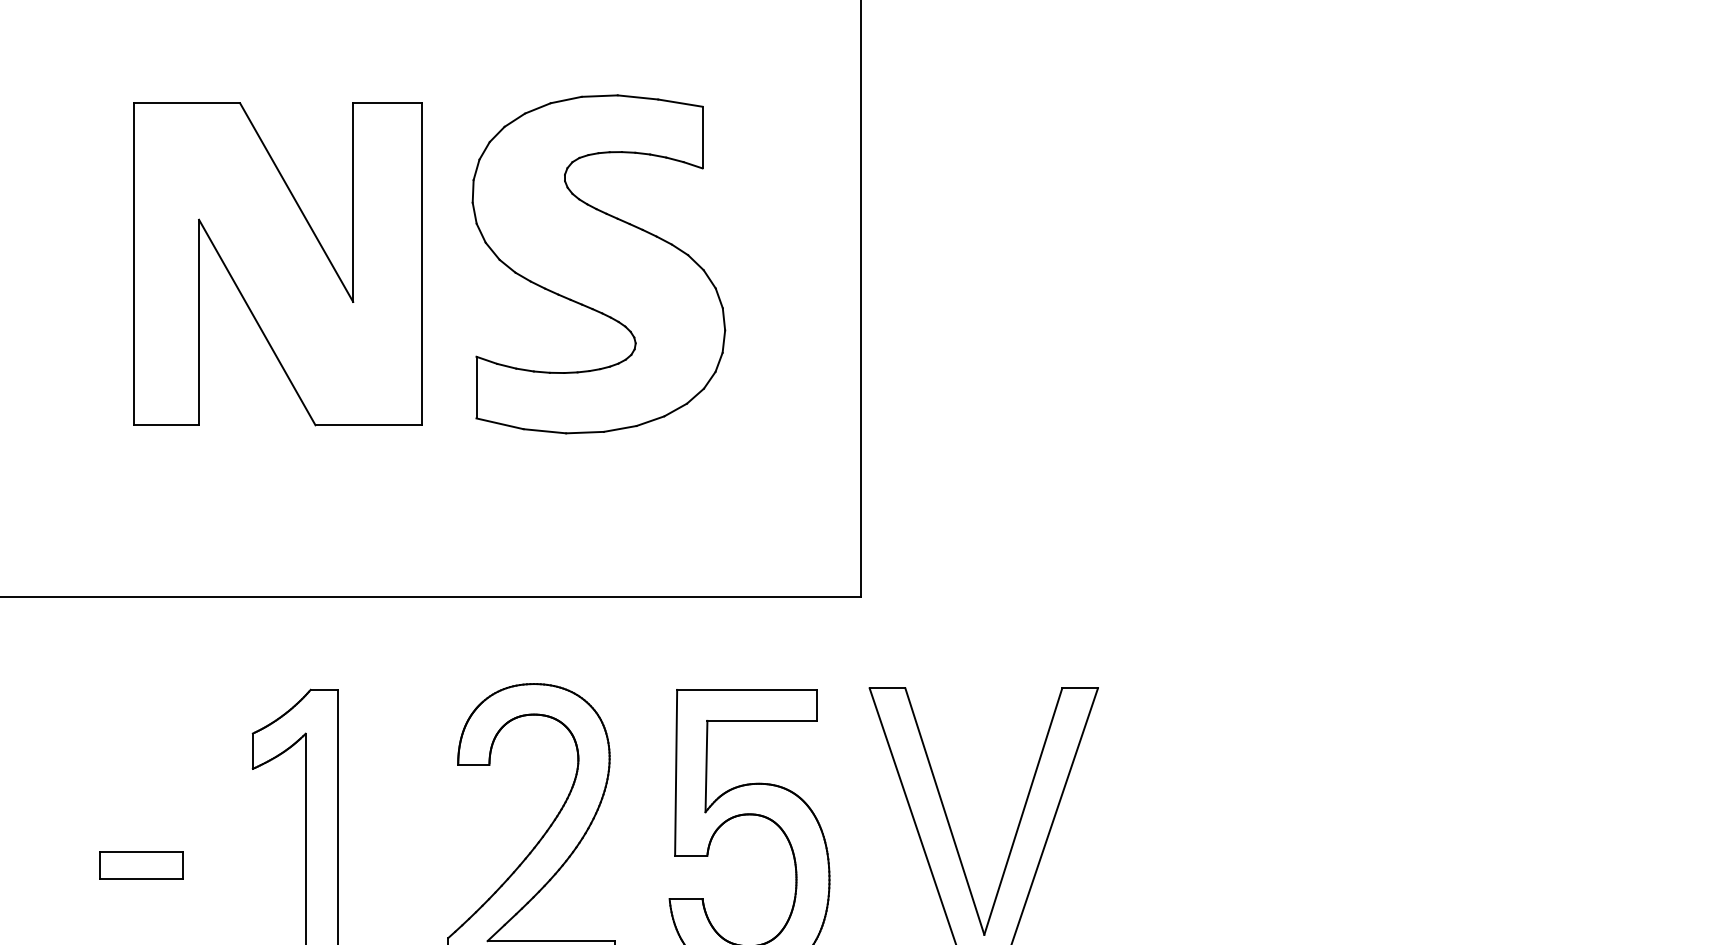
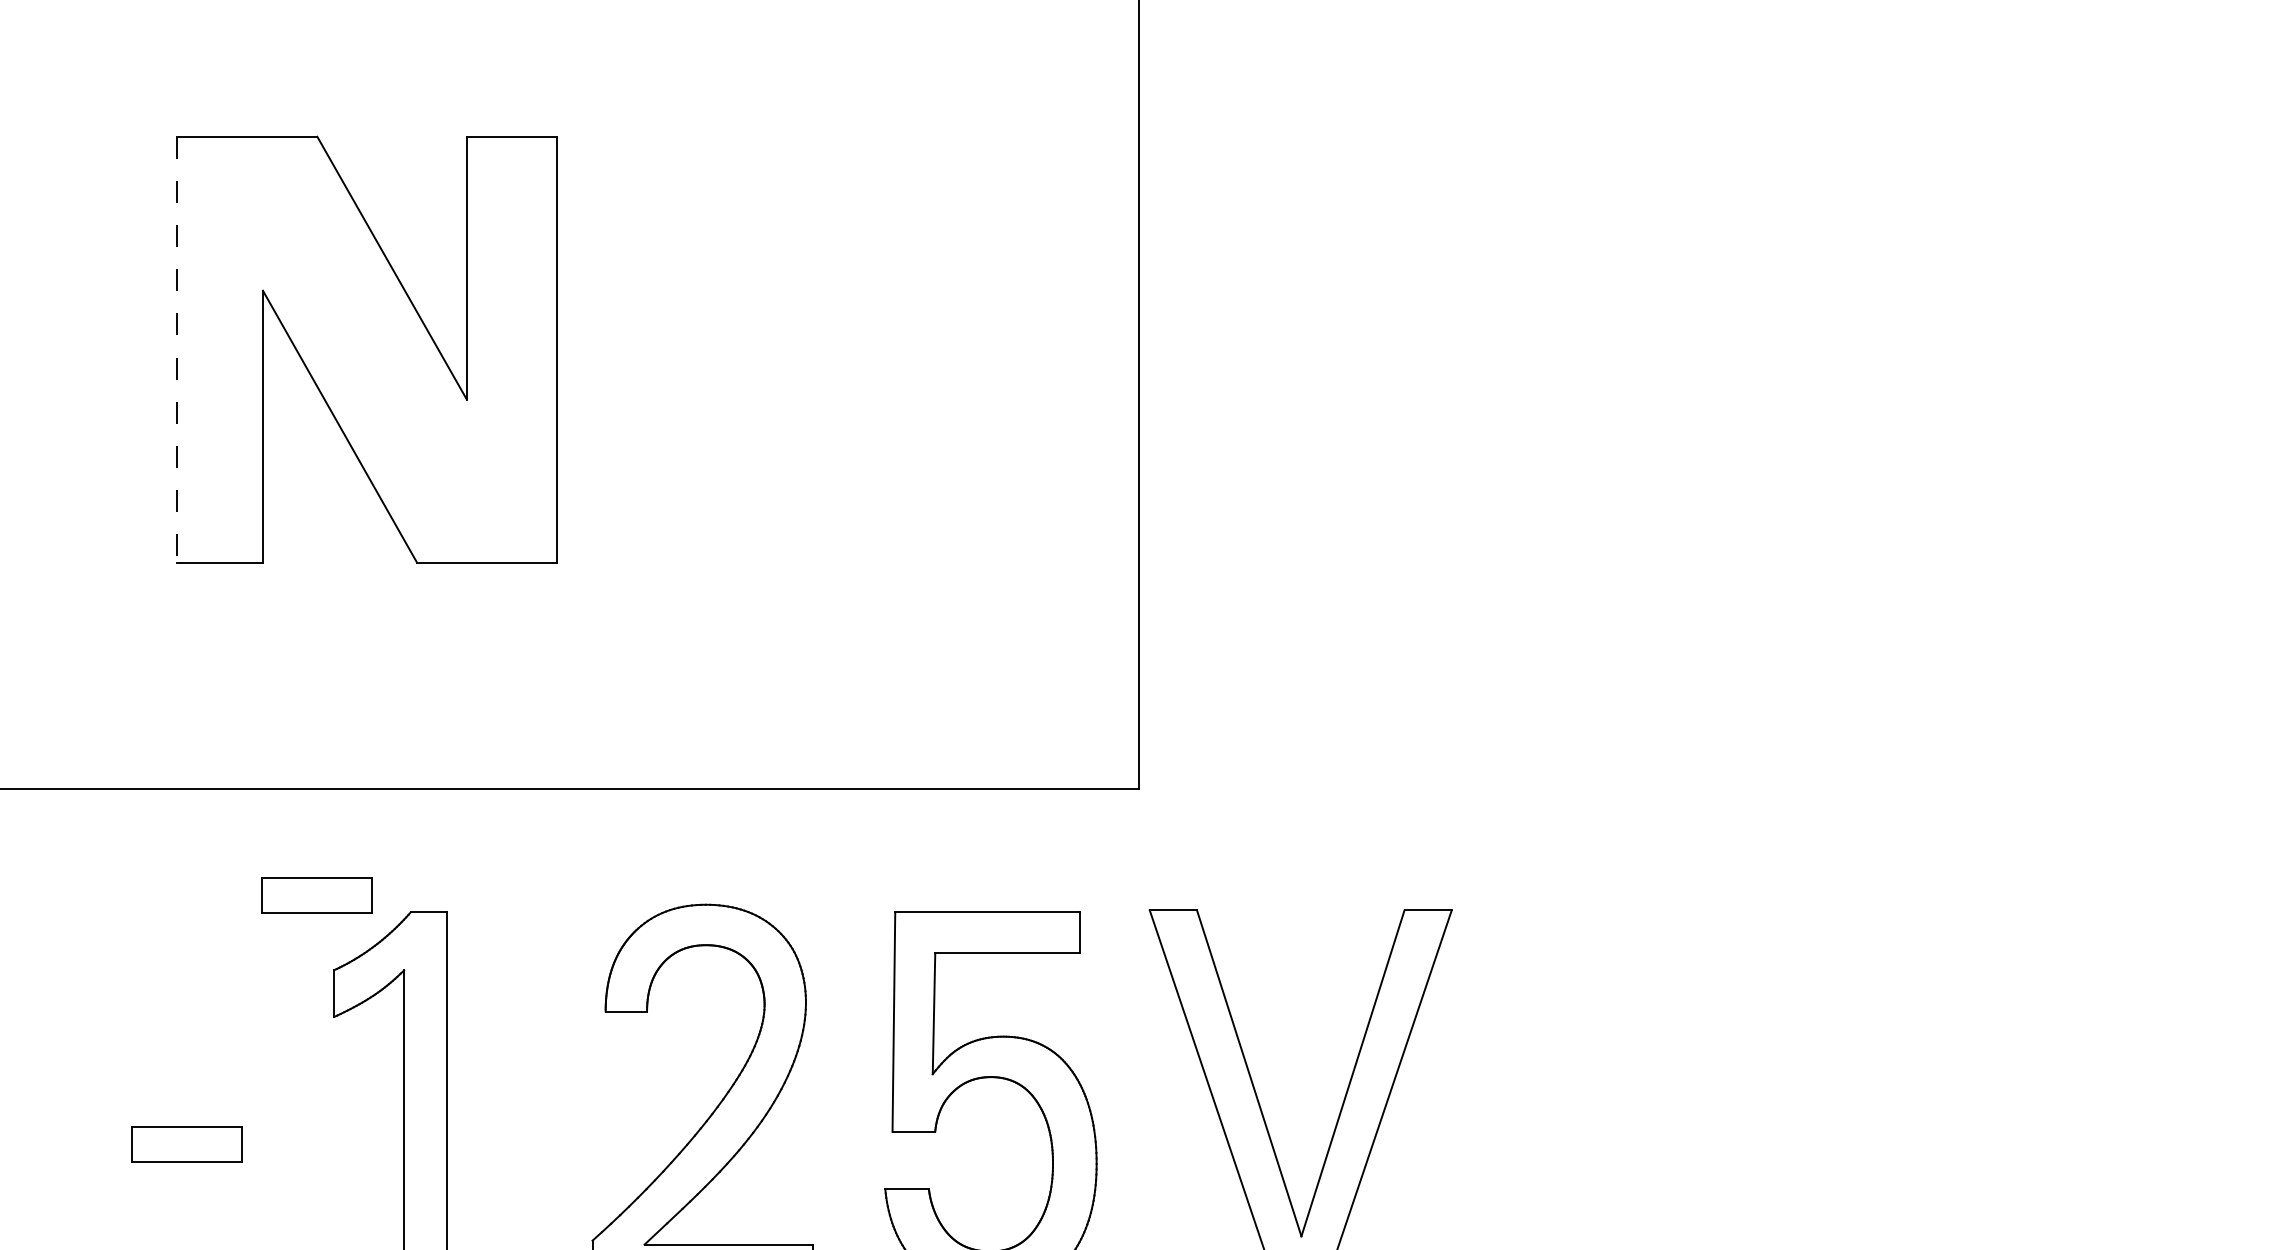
line: (133, 264) -> (176, 349), solid -> dashed
part: (598, 264) -> (791, 349), removed
part: (239, 677) -> (316, 895), added

